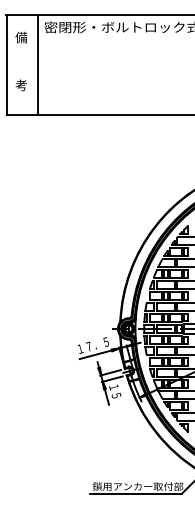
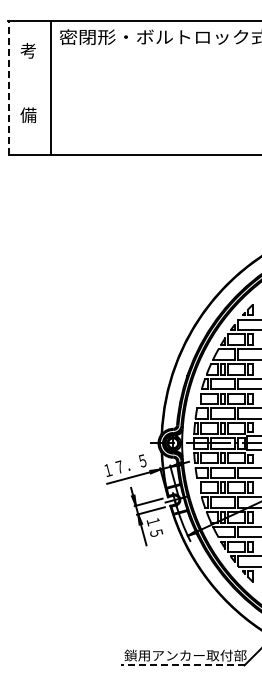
text: (21, 37) -> (28, 50), 備 -> 考
line: (7, 64) -> (9, 87), solid -> dashed
text: (21, 85) -> (28, 115), 考 -> 備
line: (135, 493) -> (182, 665), solid -> dashed

